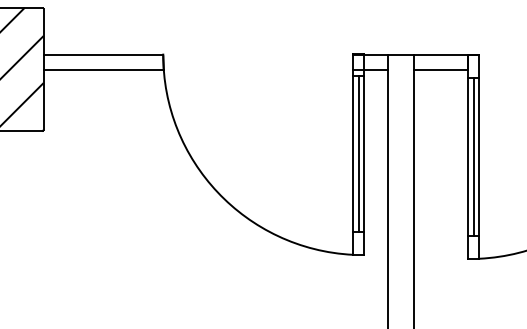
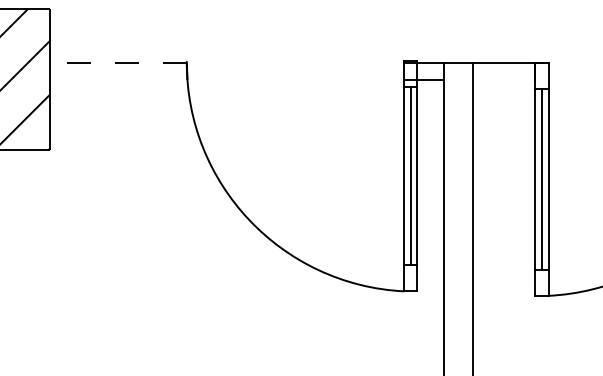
line: (102, 55) -> (117, 63), solid -> dashed
line: (103, 70) -> (118, 80), removed
line: (440, 70) -> (504, 80), removed

